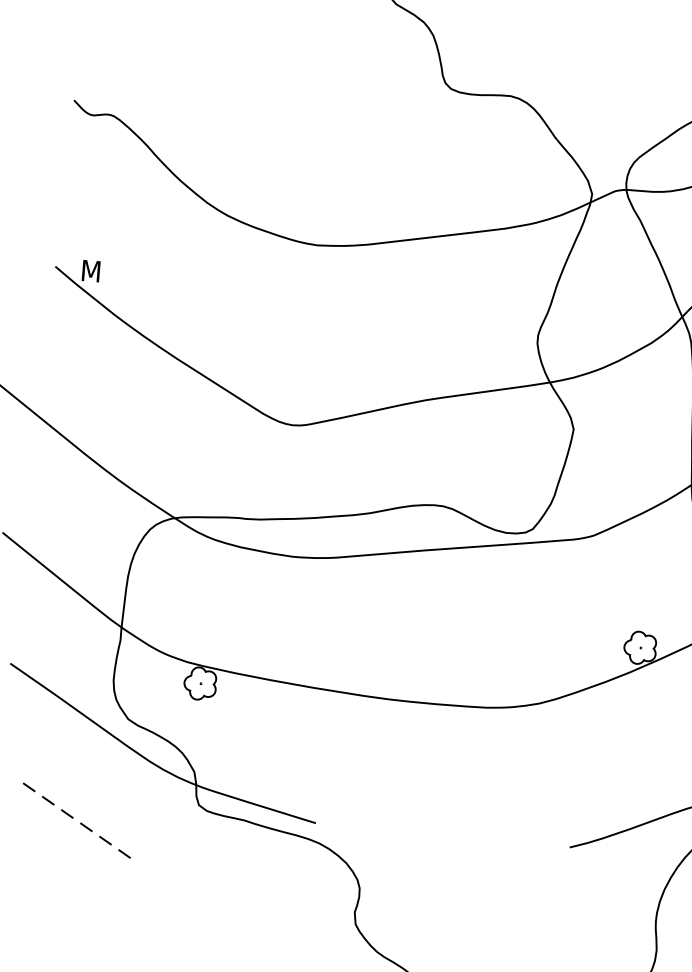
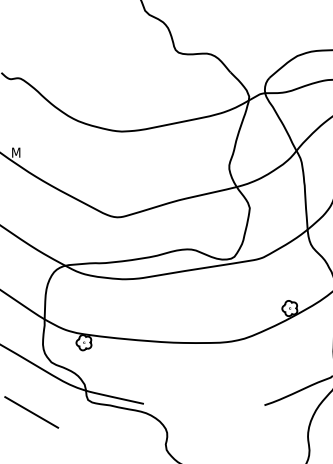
line: (77, 821) -> (31, 412), dashed -> solid

